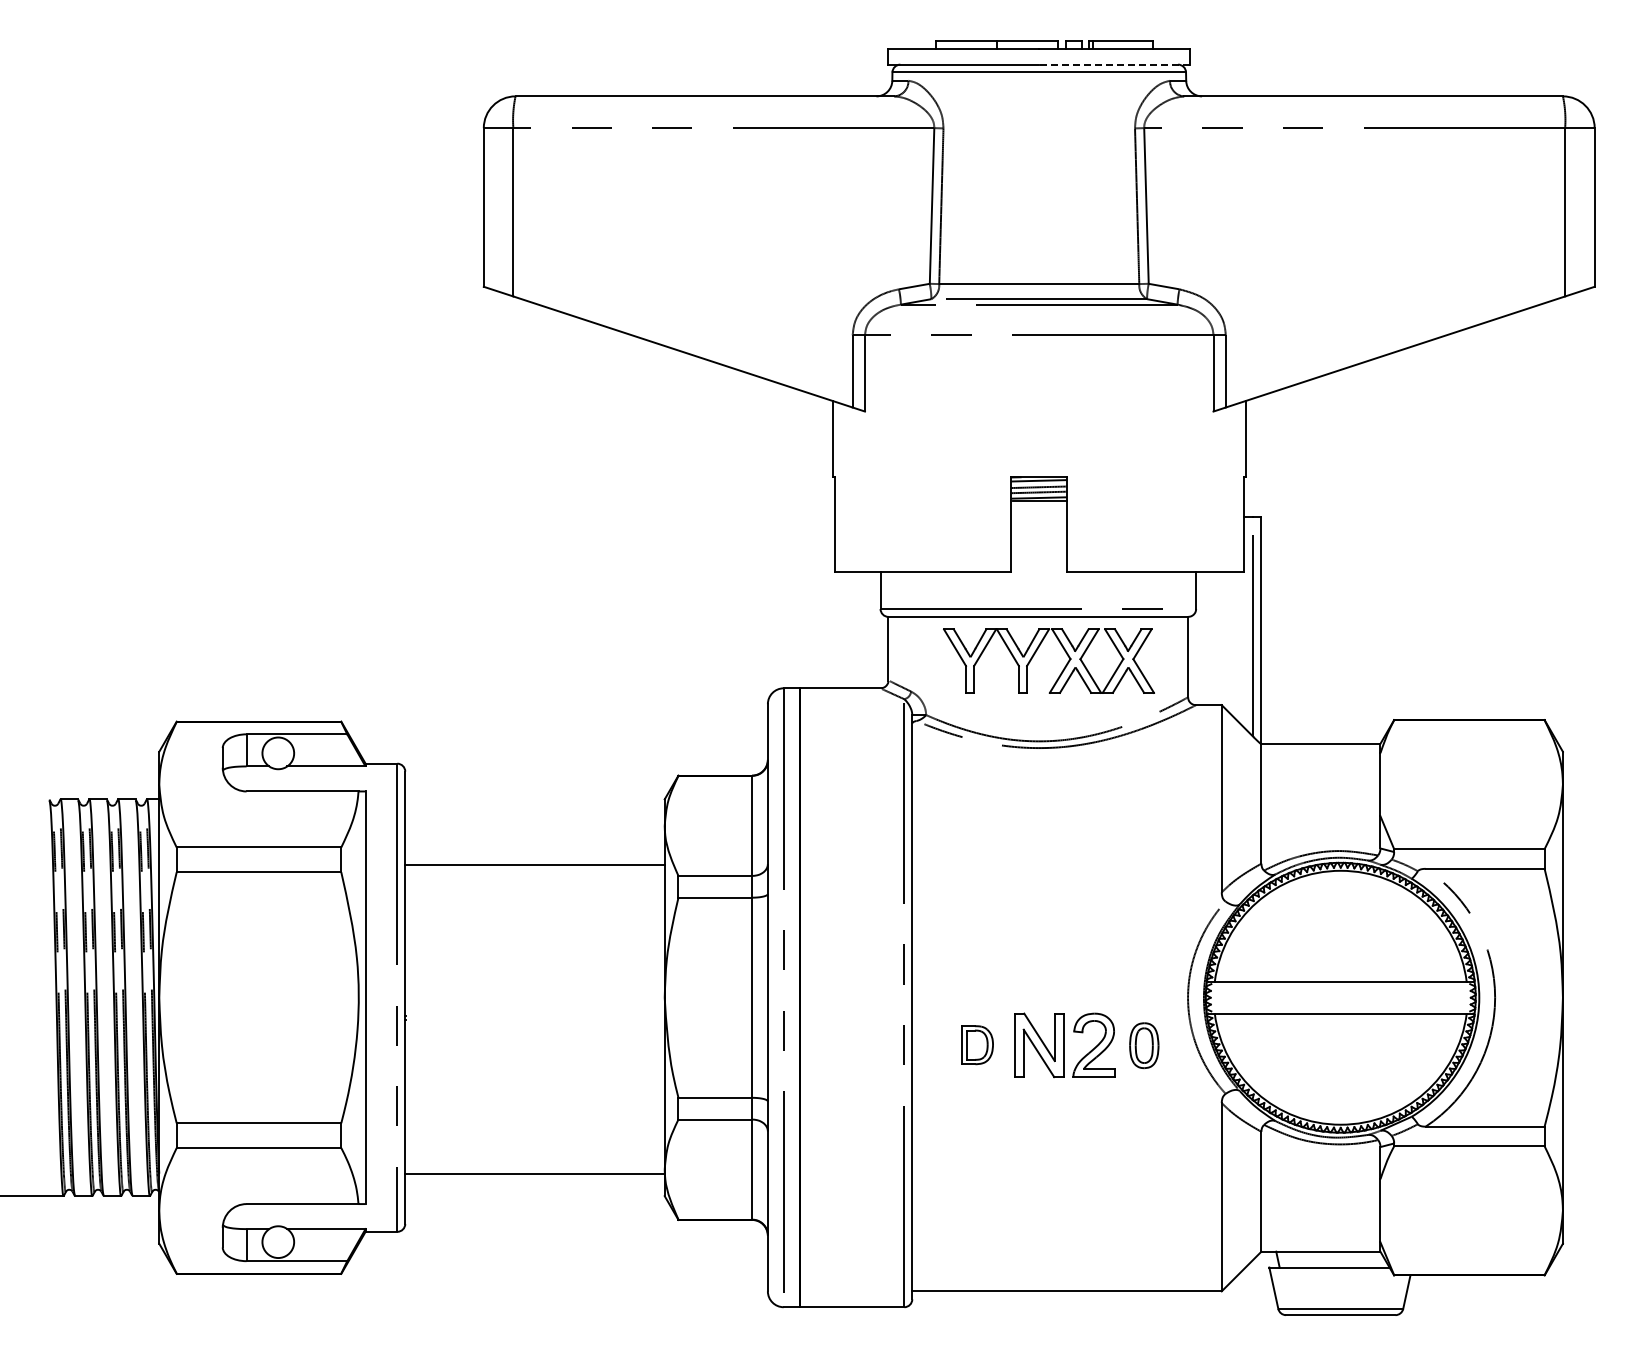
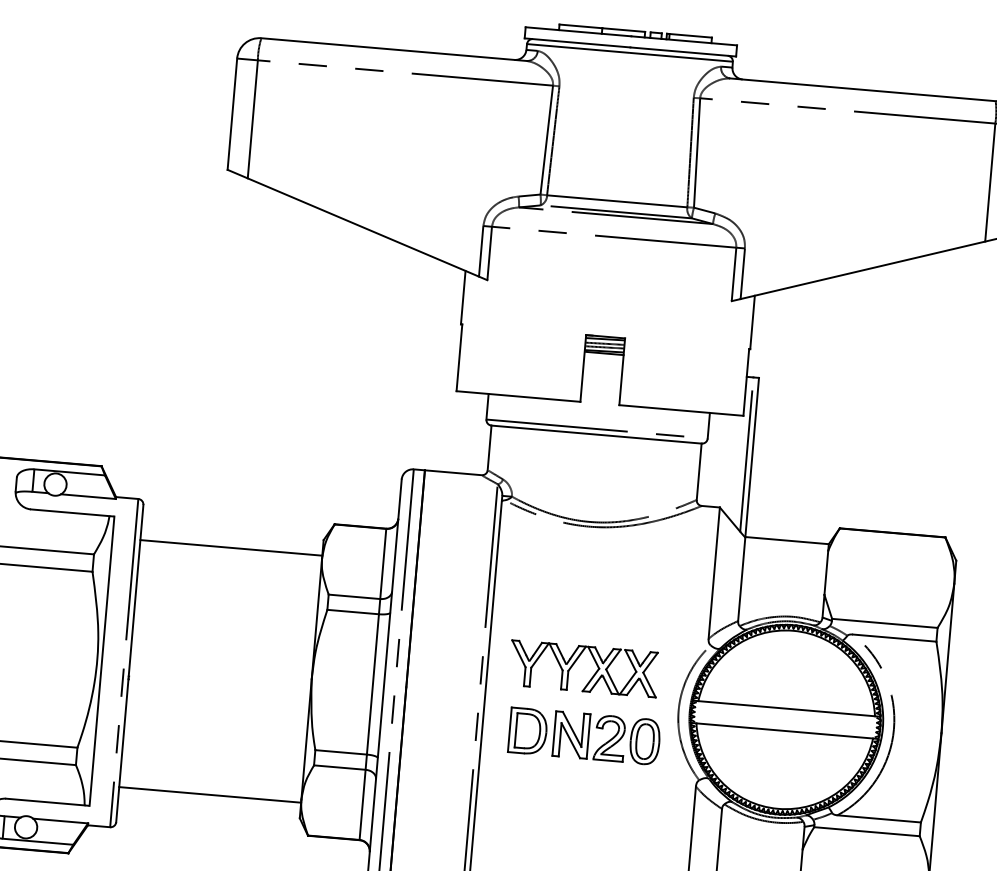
line: (1114, 64) -> (683, 51), dashed -> solid
part: (1035, 654) -> (574, 663), moved
line: (534, 864) -> (231, 547), moved
part: (977, 1044) -> (528, 730), size x1.67
part: (1144, 1045) -> (645, 741), size x1.43

